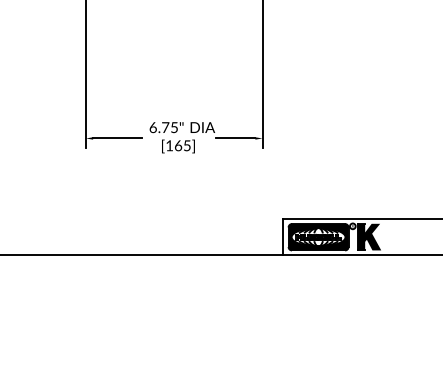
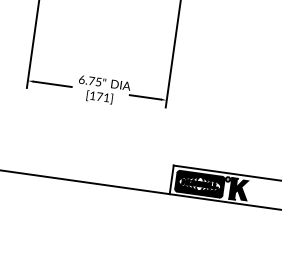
text: (182, 145) -> (103, 97), [165] -> [171]

